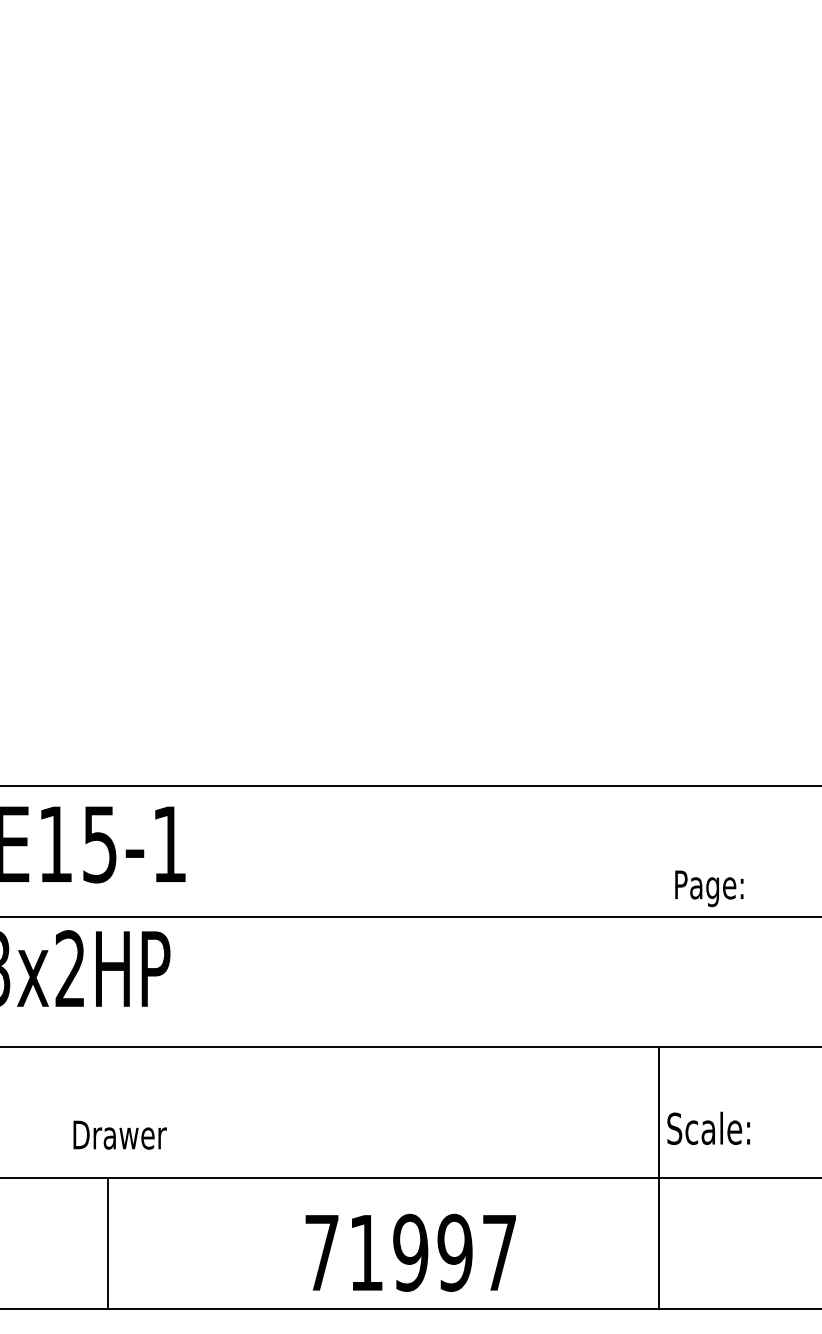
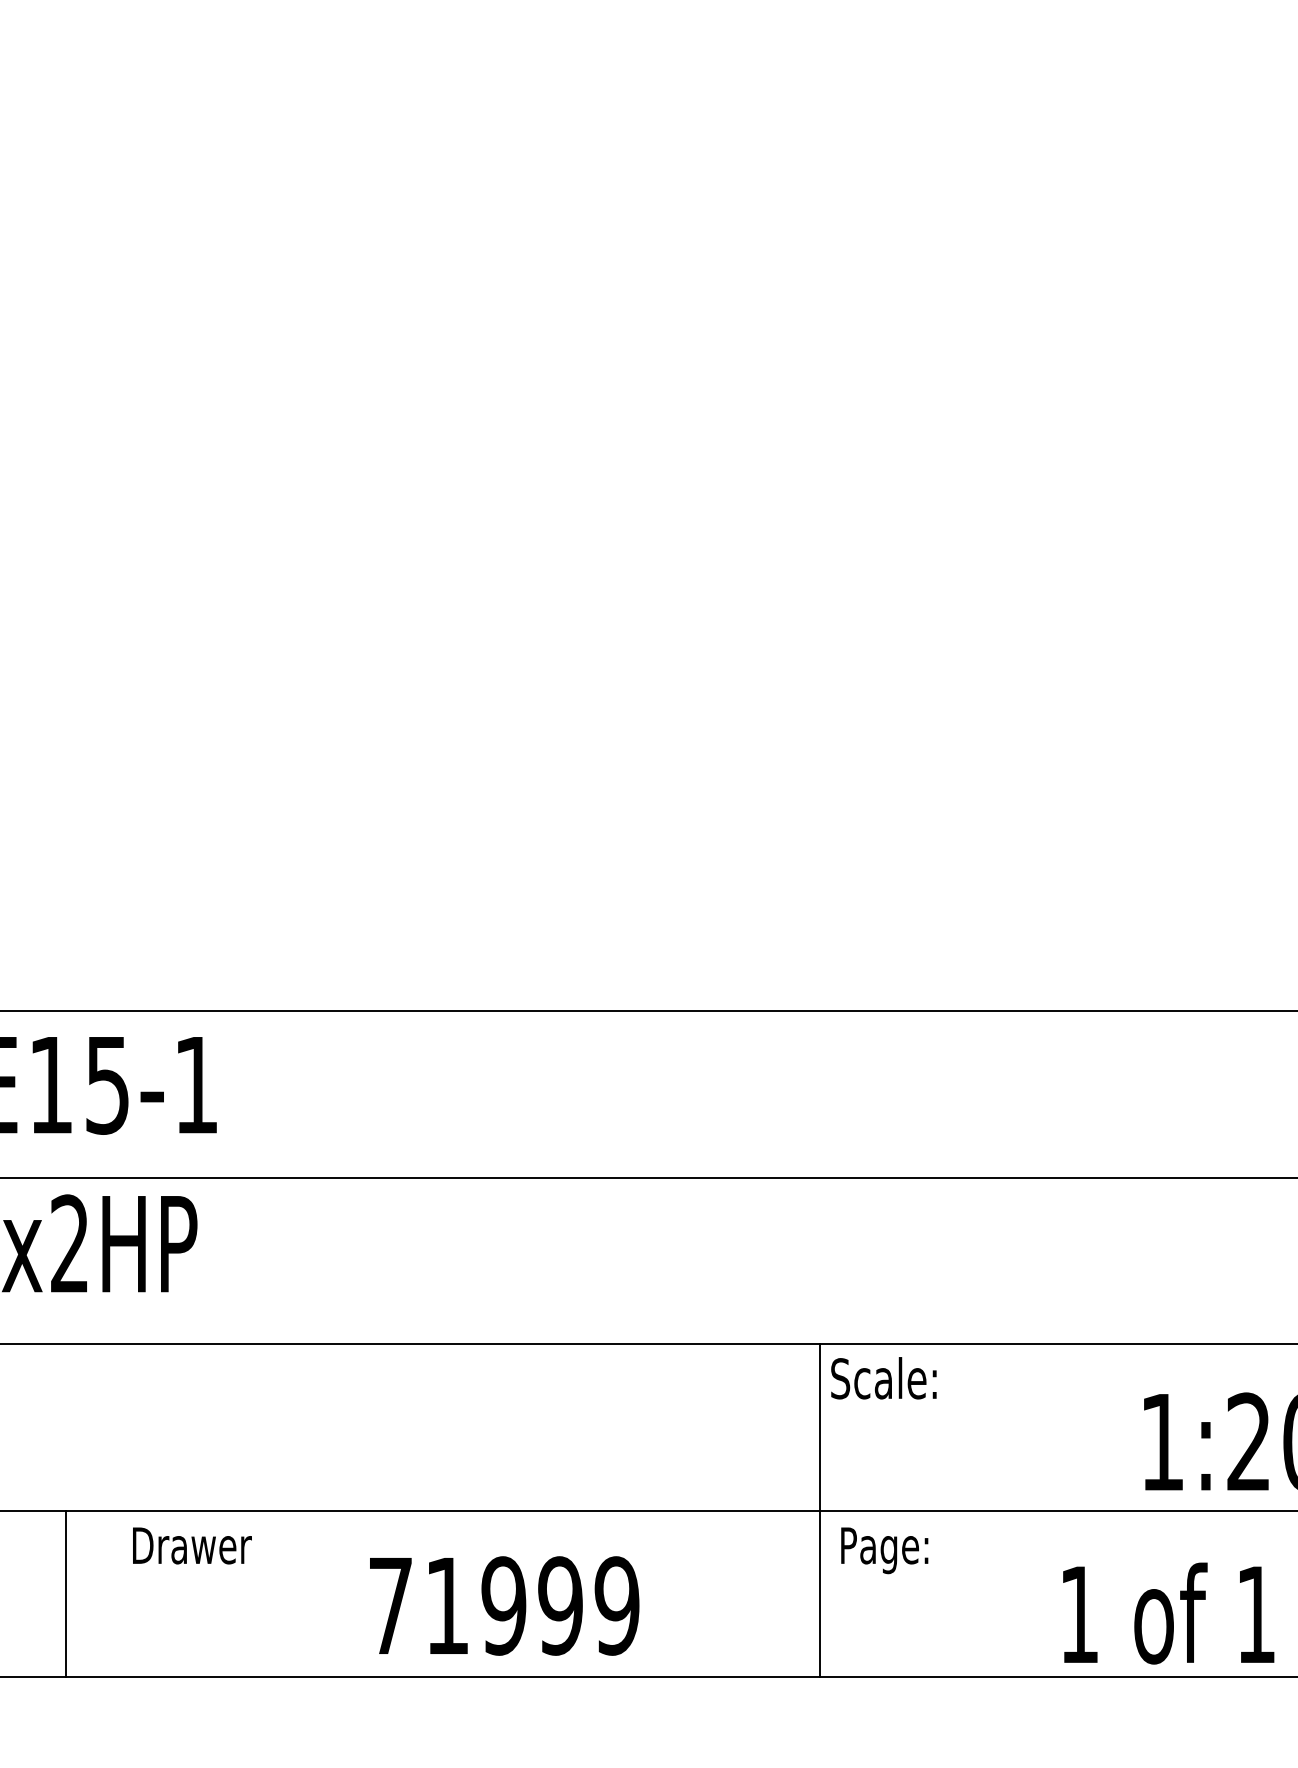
text: (709, 888) -> (884, 1550), moved
text: (708, 1128) -> (883, 1378), moved
text: (120, 1134) -> (192, 1545), moved
line: (107, 1243) -> (66, 1593), moved
text: (499, 1252) -> (616, 1605), 71997 -> 71999

